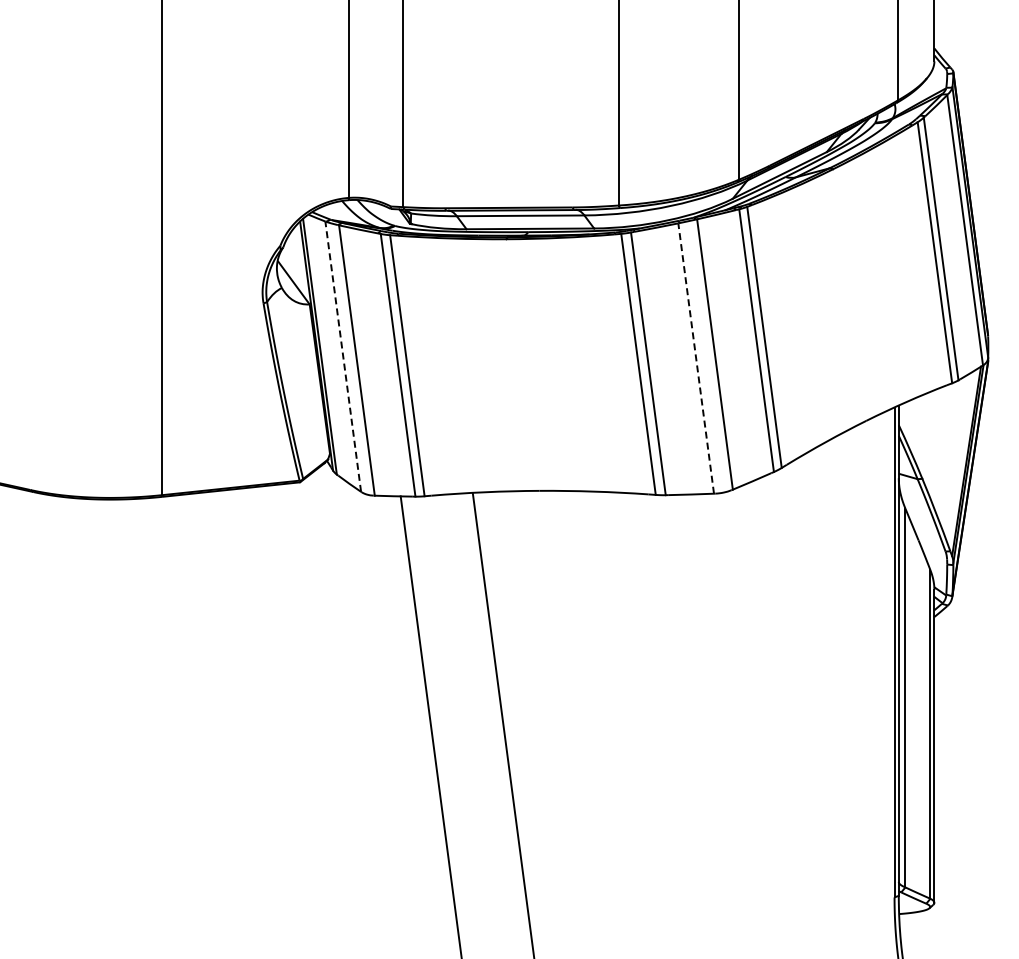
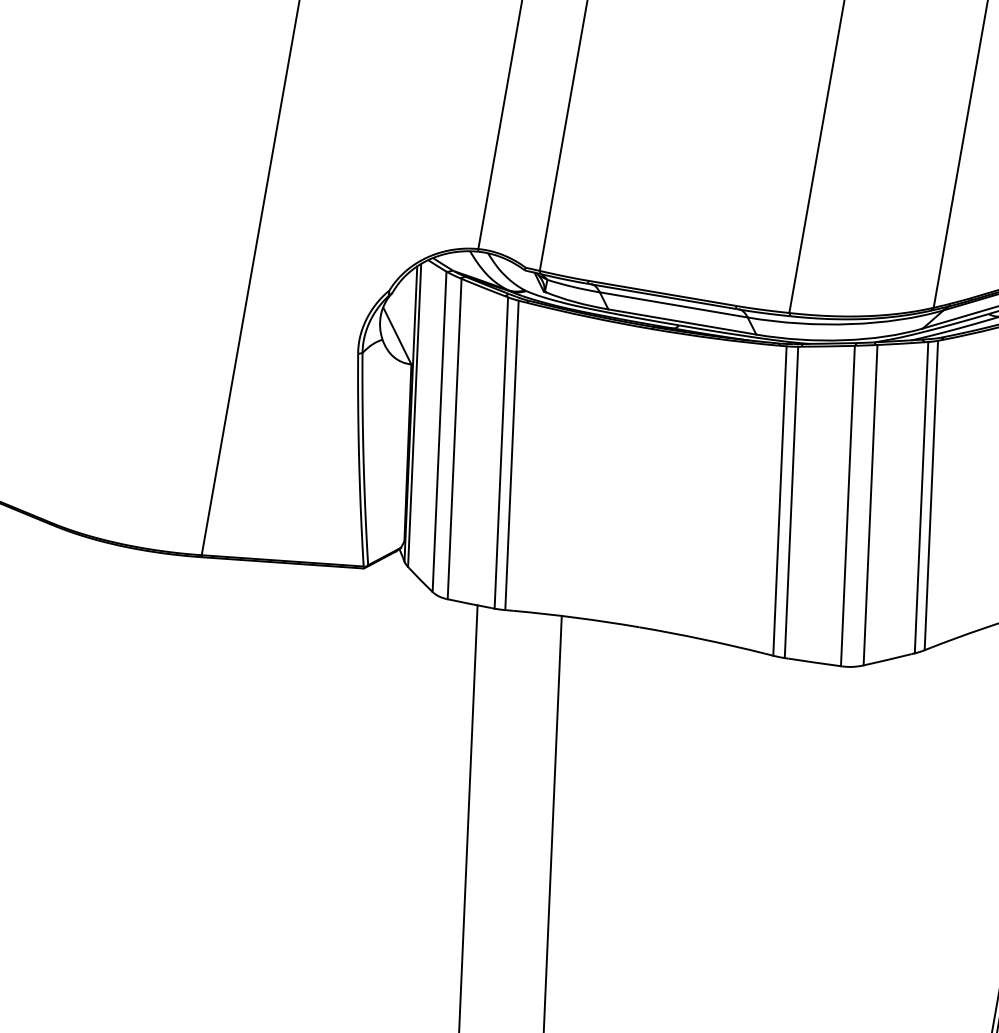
line: (343, 356) -> (439, 431), dashed -> solid
line: (696, 358) -> (848, 506), dashed -> solid

